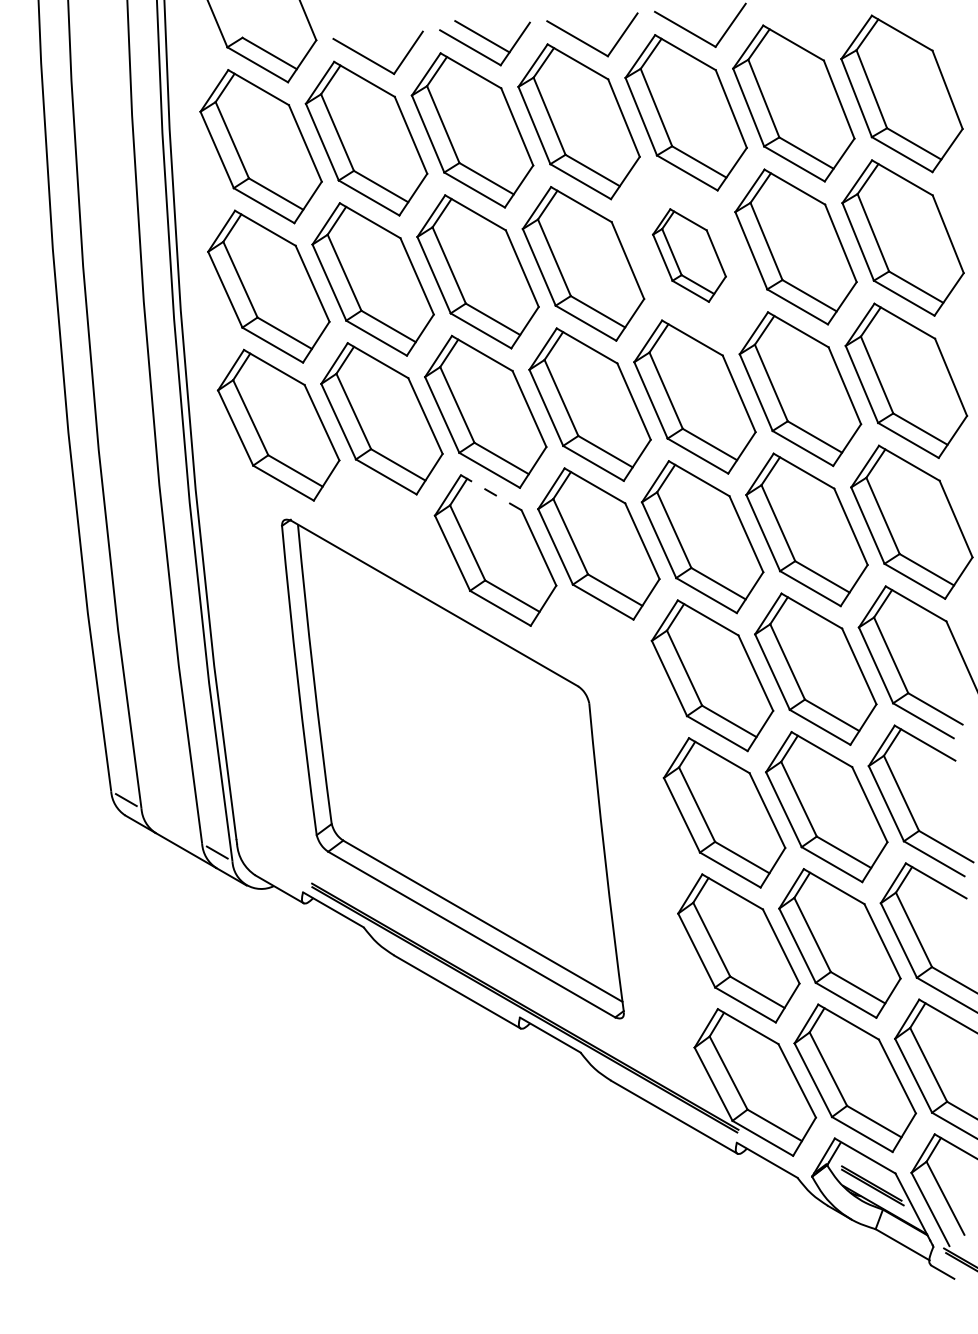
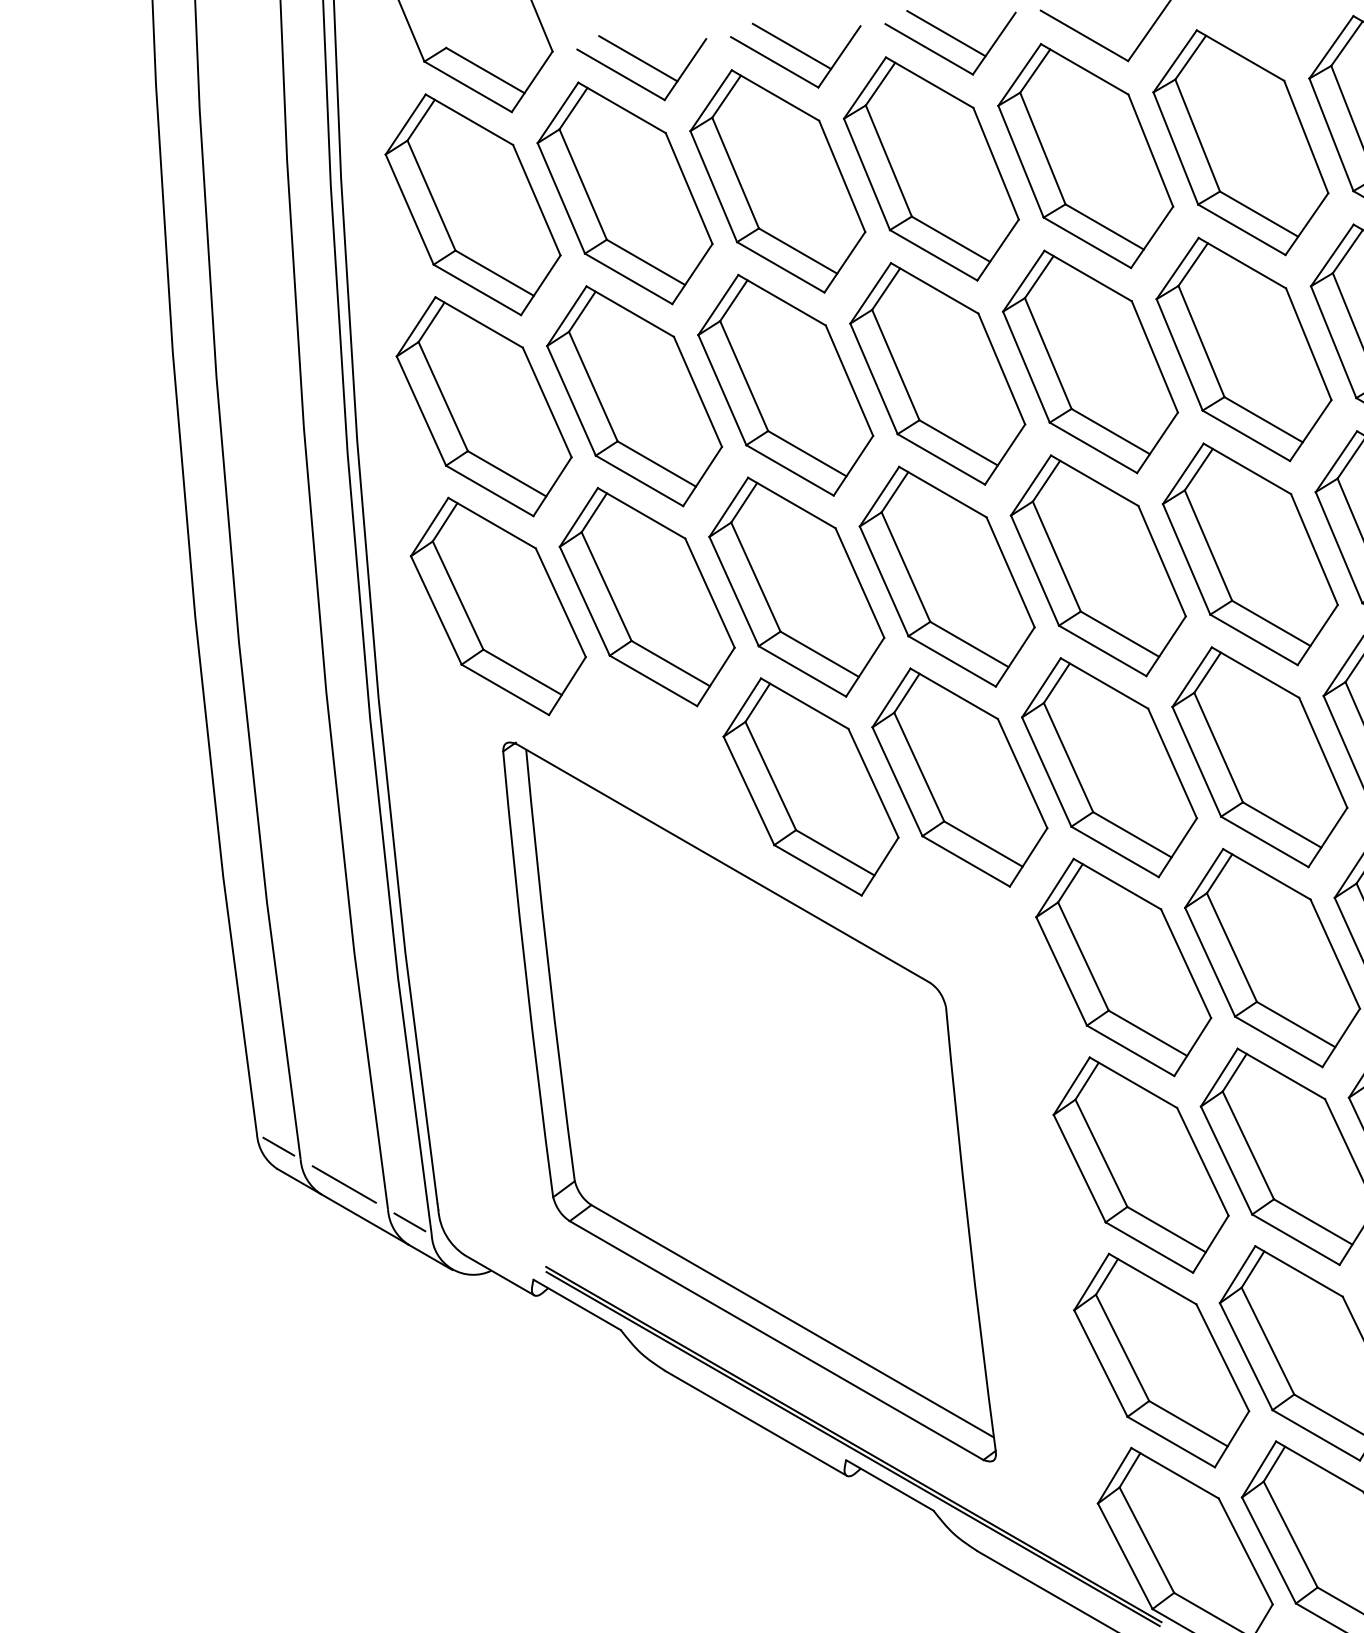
line: (589, 27) -> (946, 33), added
line: (375, 44) -> (637, 57), added
part: (689, 255) -> (1090, 361), size x1.67
line: (490, 492) -> (803, 703), dashed -> solid
line: (171, 826) -> (343, 1184), added

